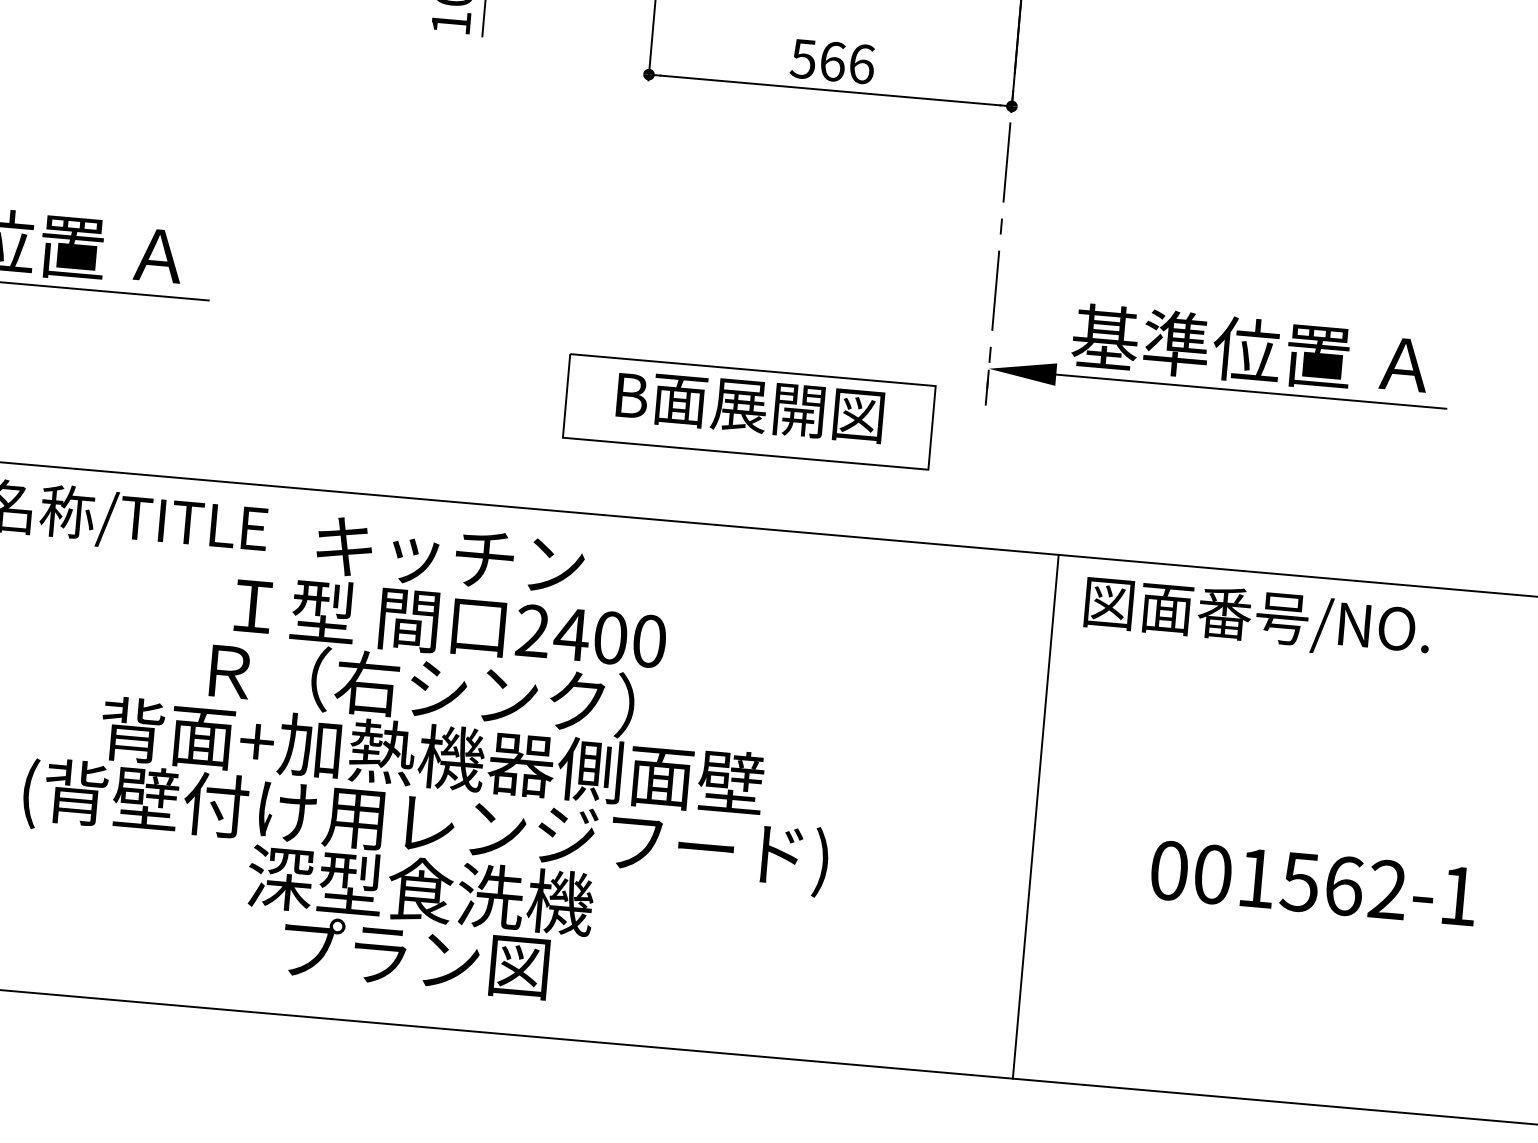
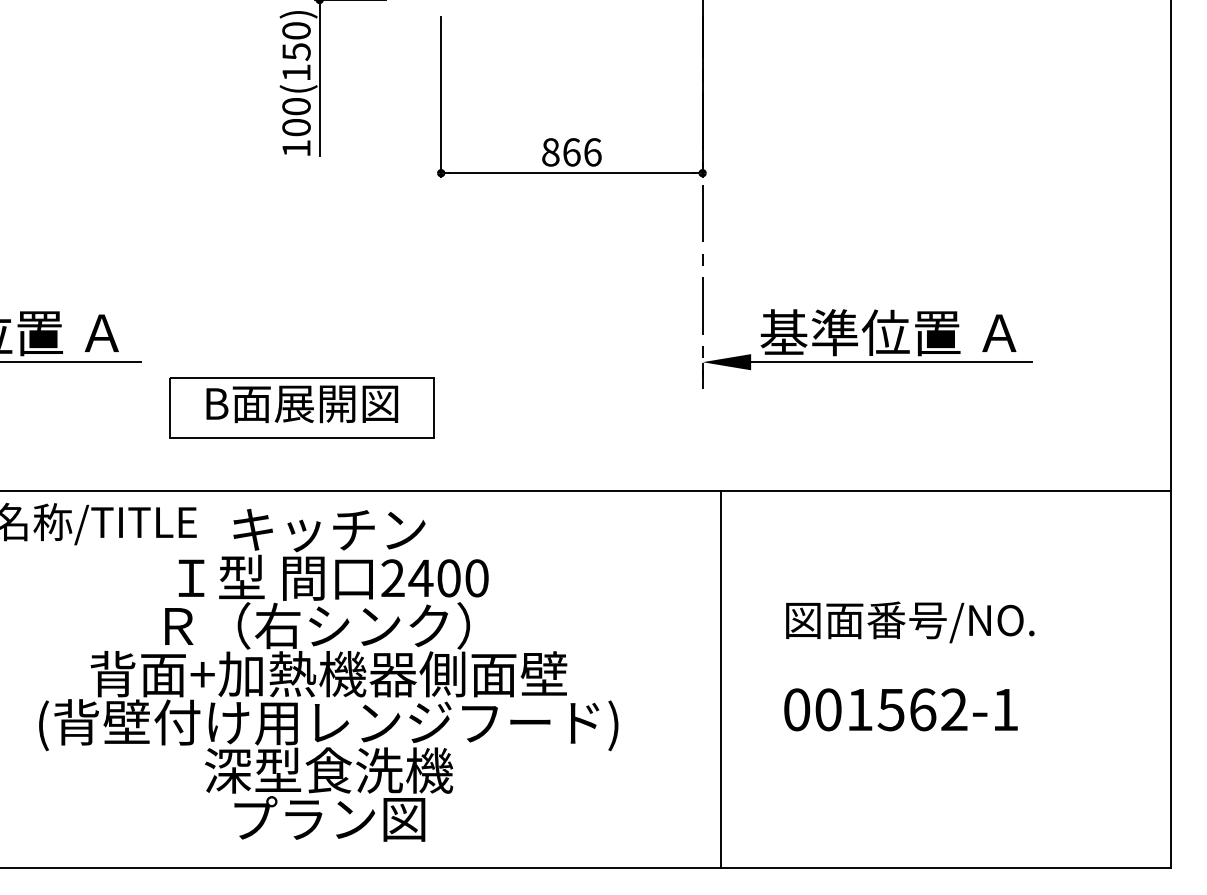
text: (803, 59) -> (550, 152), 566 -> 866
part: (748, 411) -> (301, 407), moved
text: (1257, 619) -> (910, 622), moved
line: (1036, 816) -> (721, 679), moved
text: (1313, 882) -> (900, 709), moved

